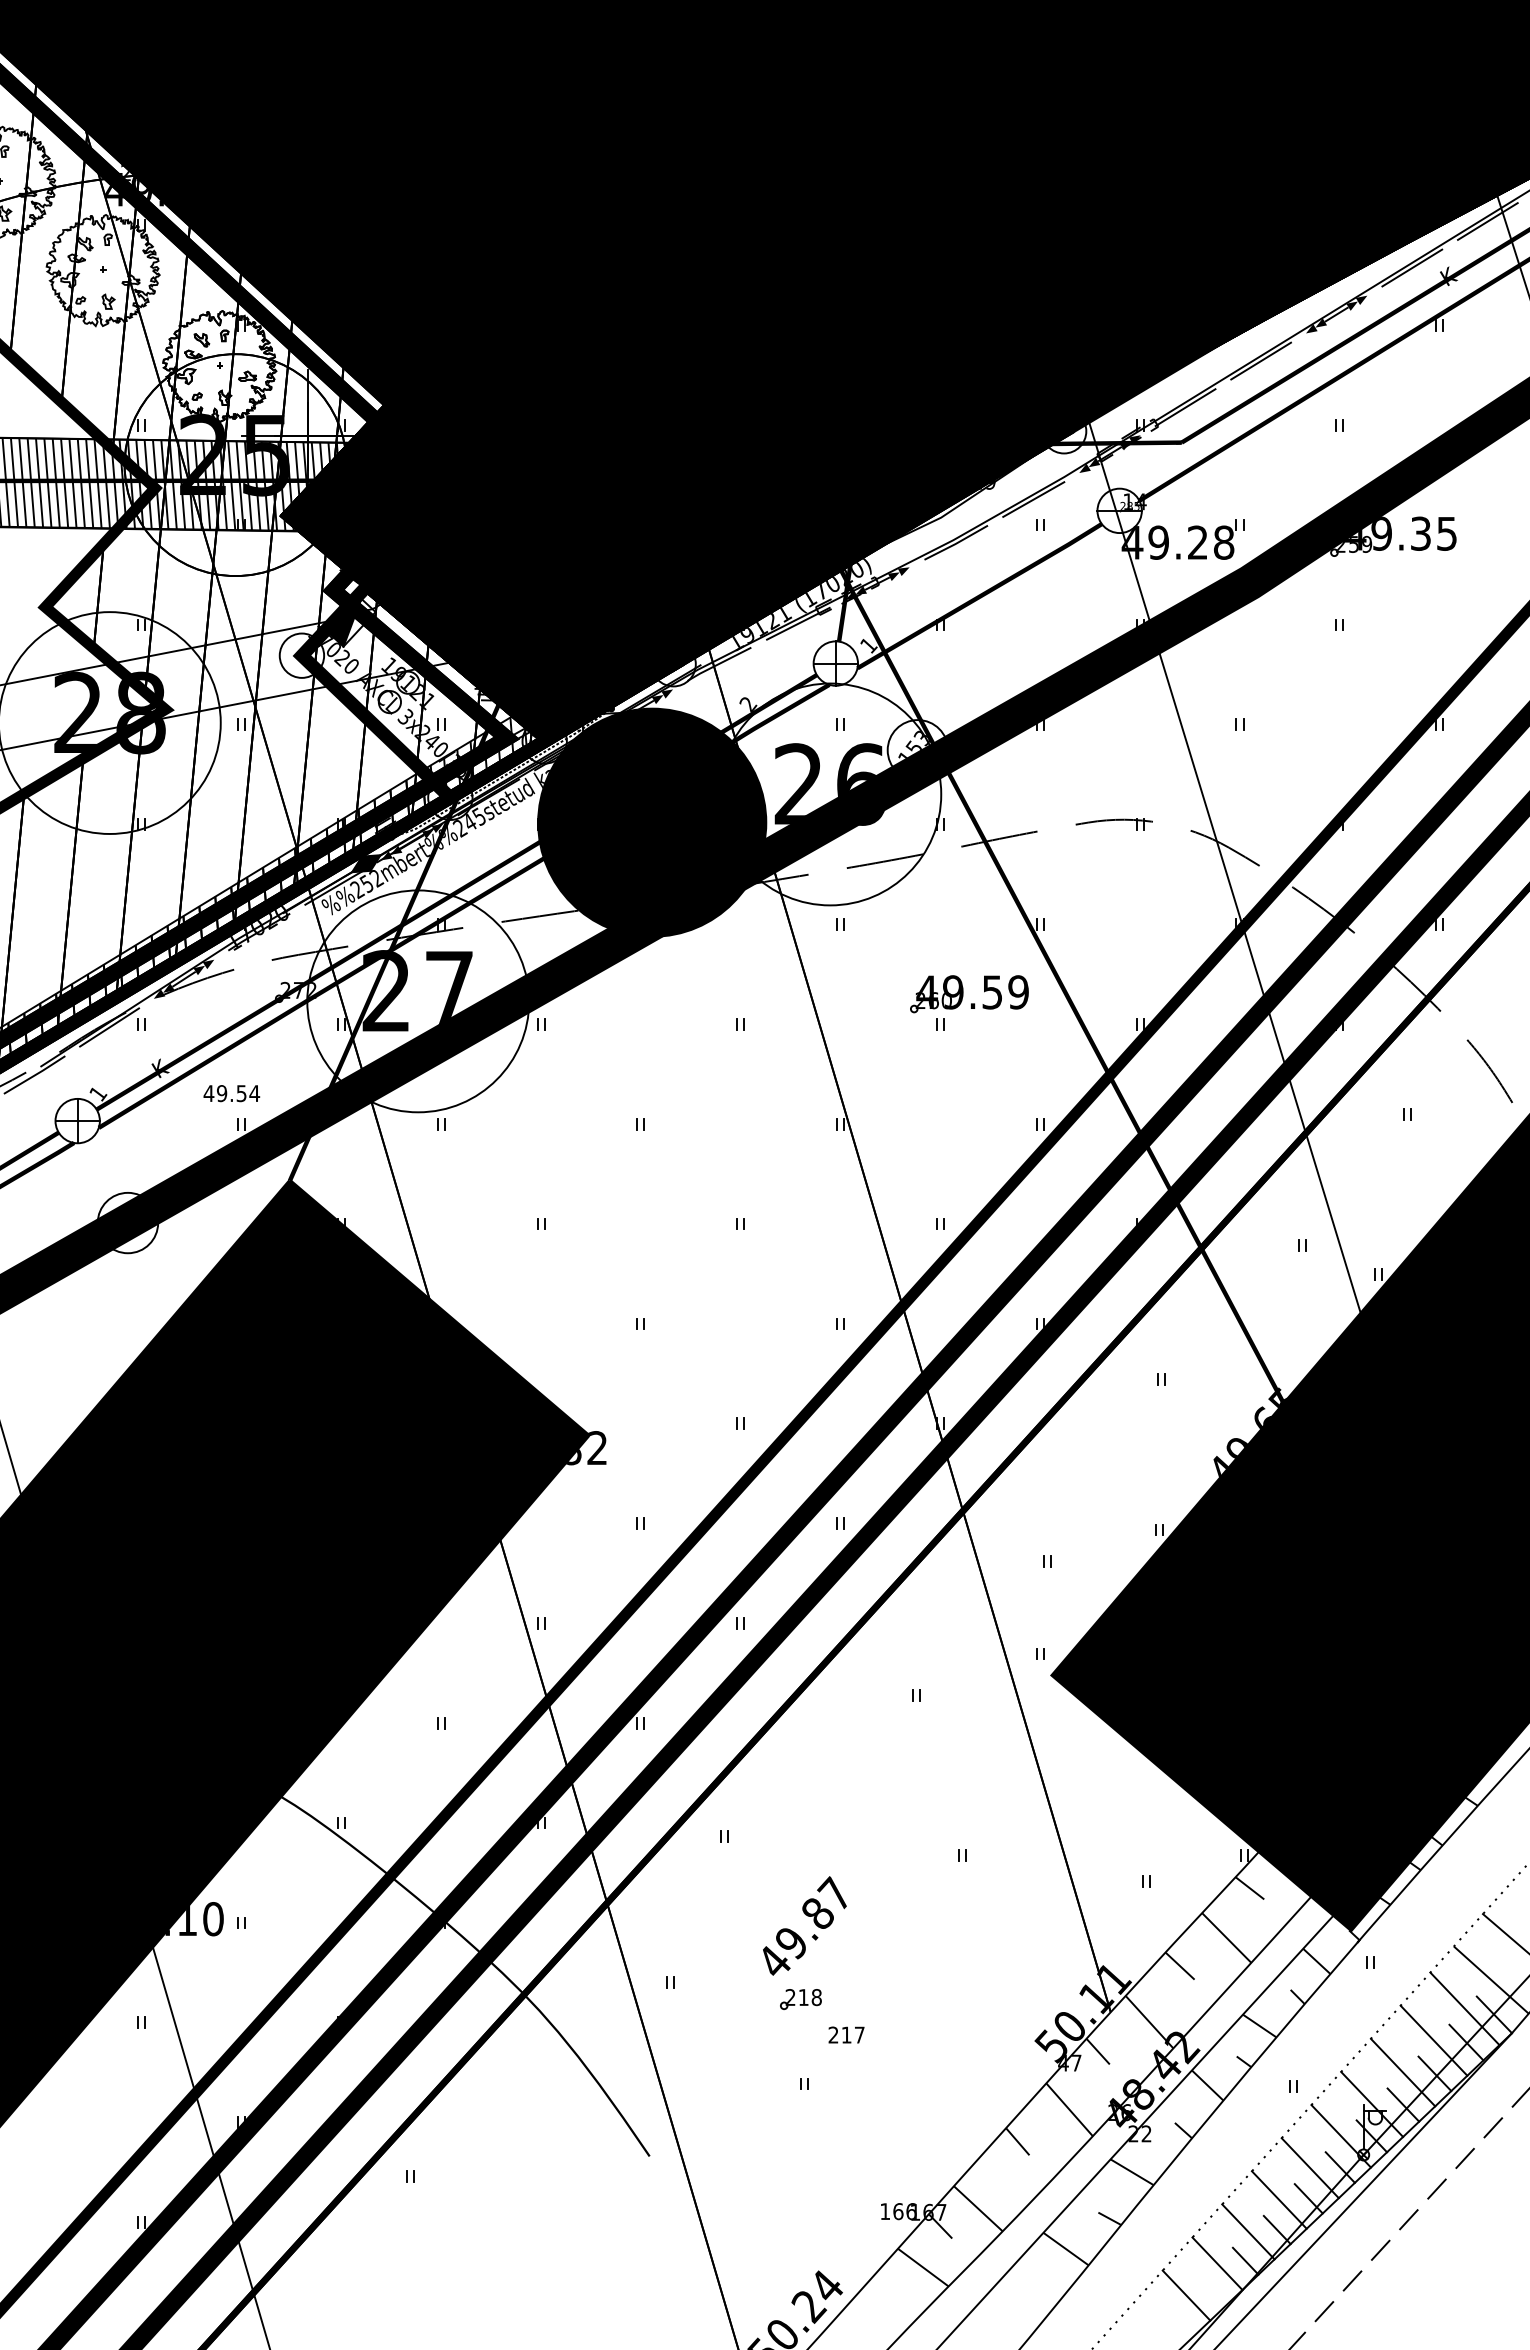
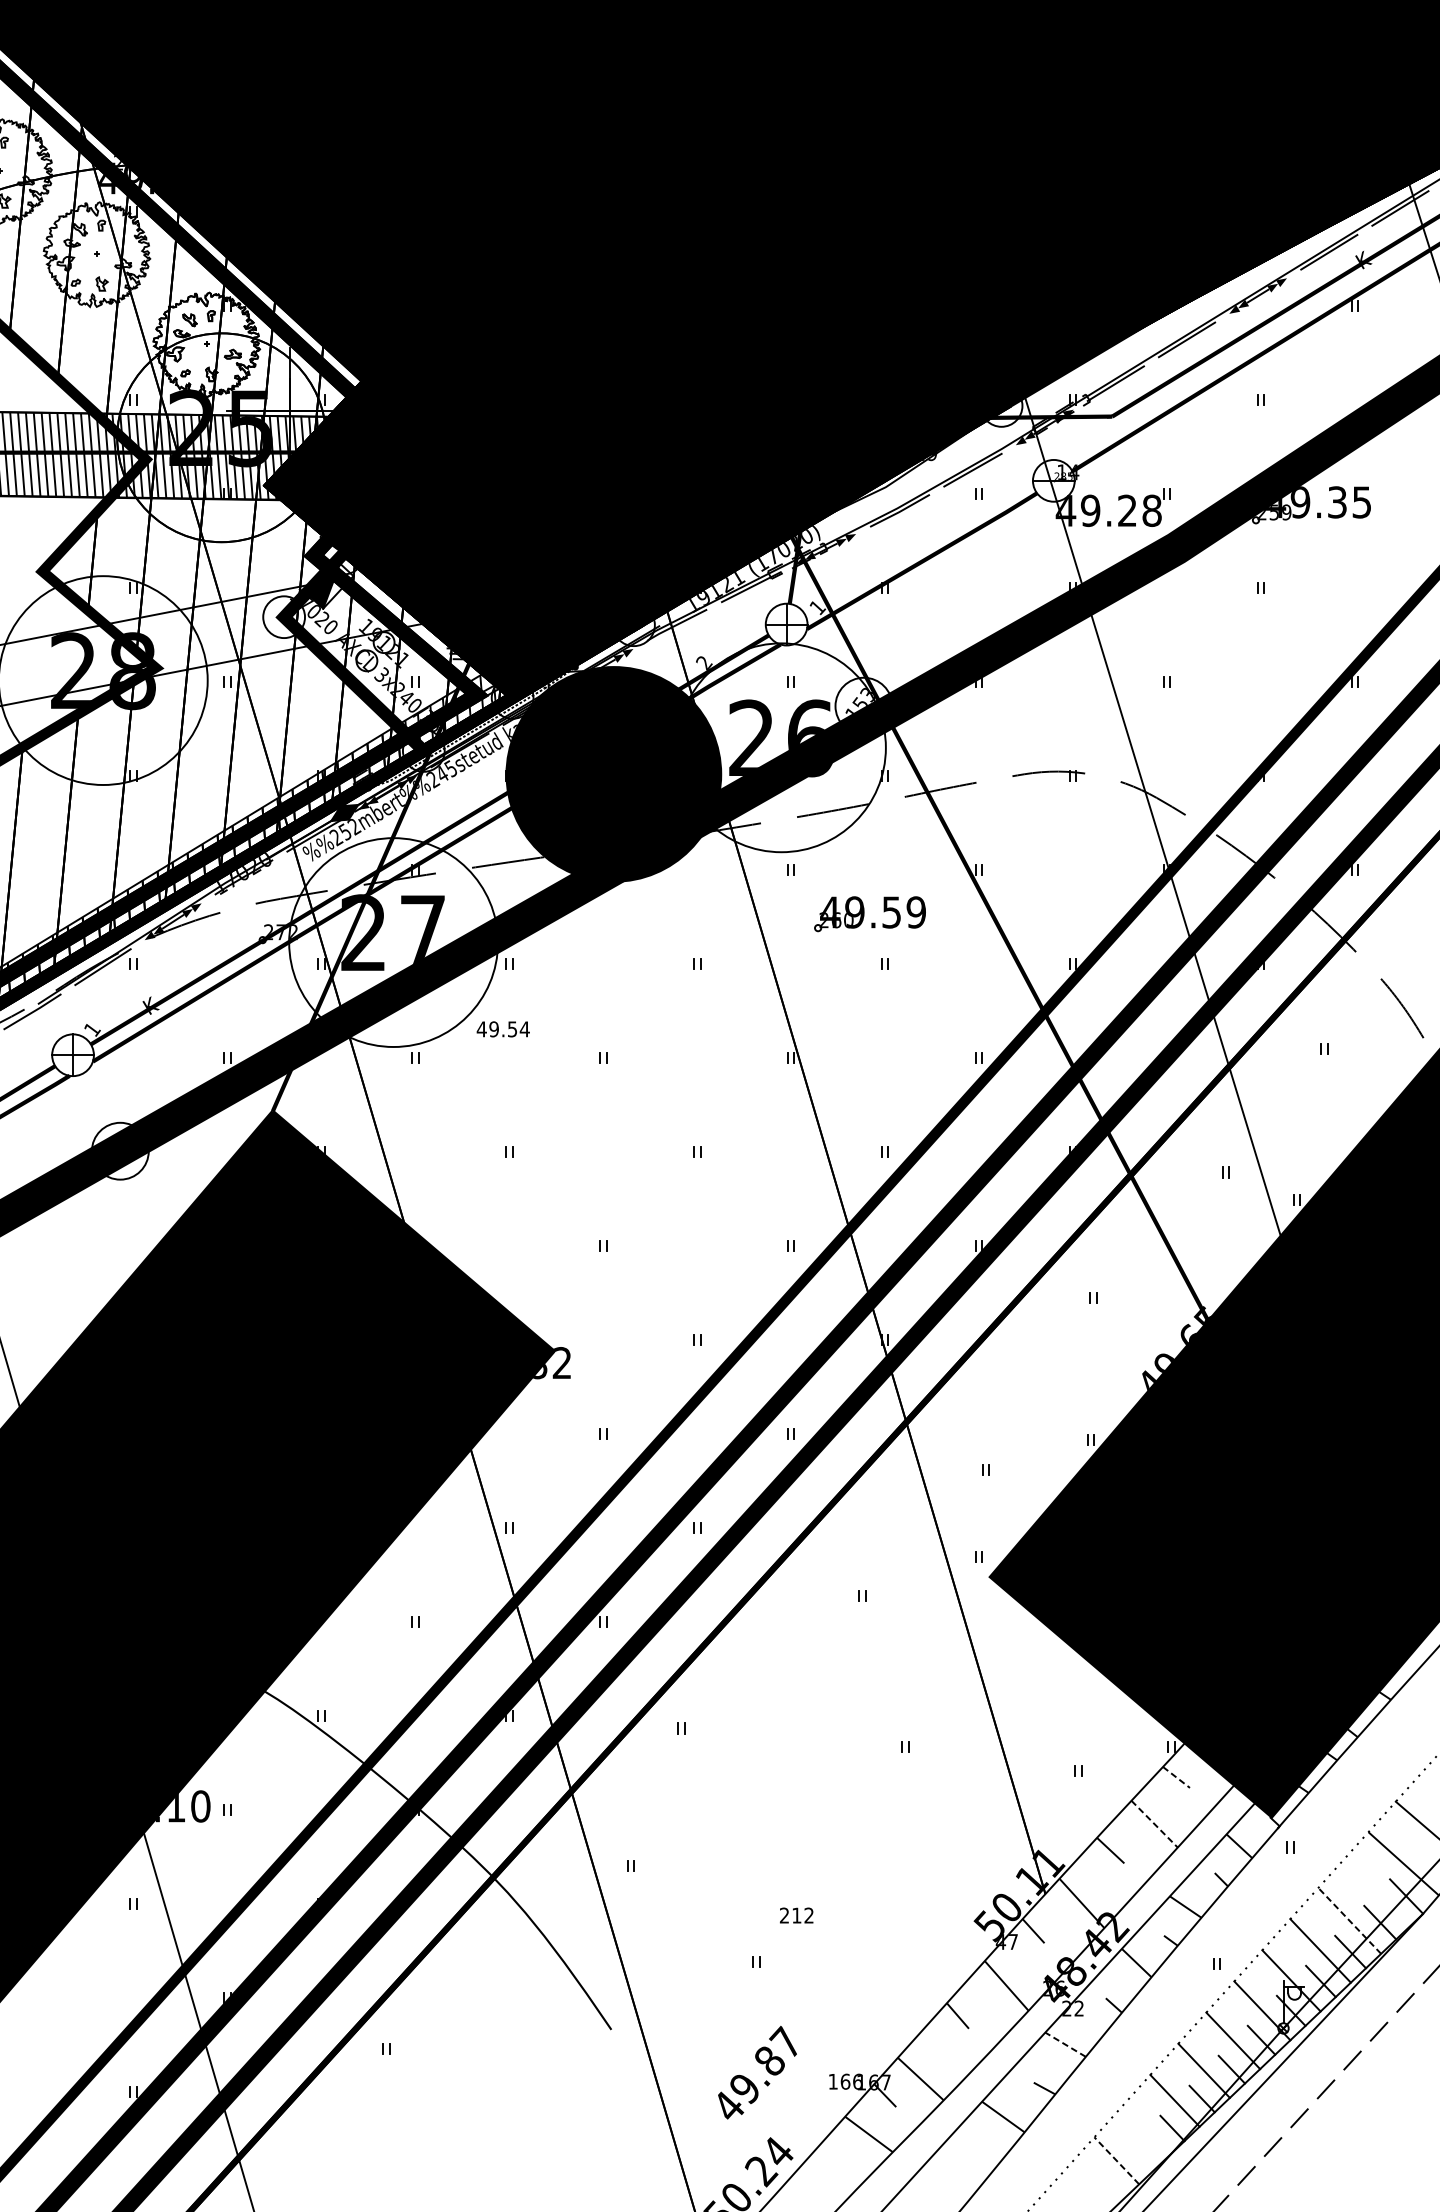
part: (969, 994) -> (870, 914), moved
text: (231, 1093) -> (503, 1029), moved
line: (1250, 1888) -> (1177, 1777), solid -> dashed
text: (804, 1925) -> (757, 2072), moved
line: (1226, 1937) -> (1154, 1823), solid -> dashed
part: (800, 1999) -> (753, 1882), removed
line: (1464, 2008) -> (1378, 1890), removed
text: (859, 2034) -> (808, 1915), 217 -> 212
line: (1433, 2040) -> (1349, 1920), solid -> dashed
line: (1131, 2172) -> (1064, 2044), solid -> dashed
line: (1217, 2263) -> (1145, 2130), removed
line: (1186, 2295) -> (1116, 2160), solid -> dashed

